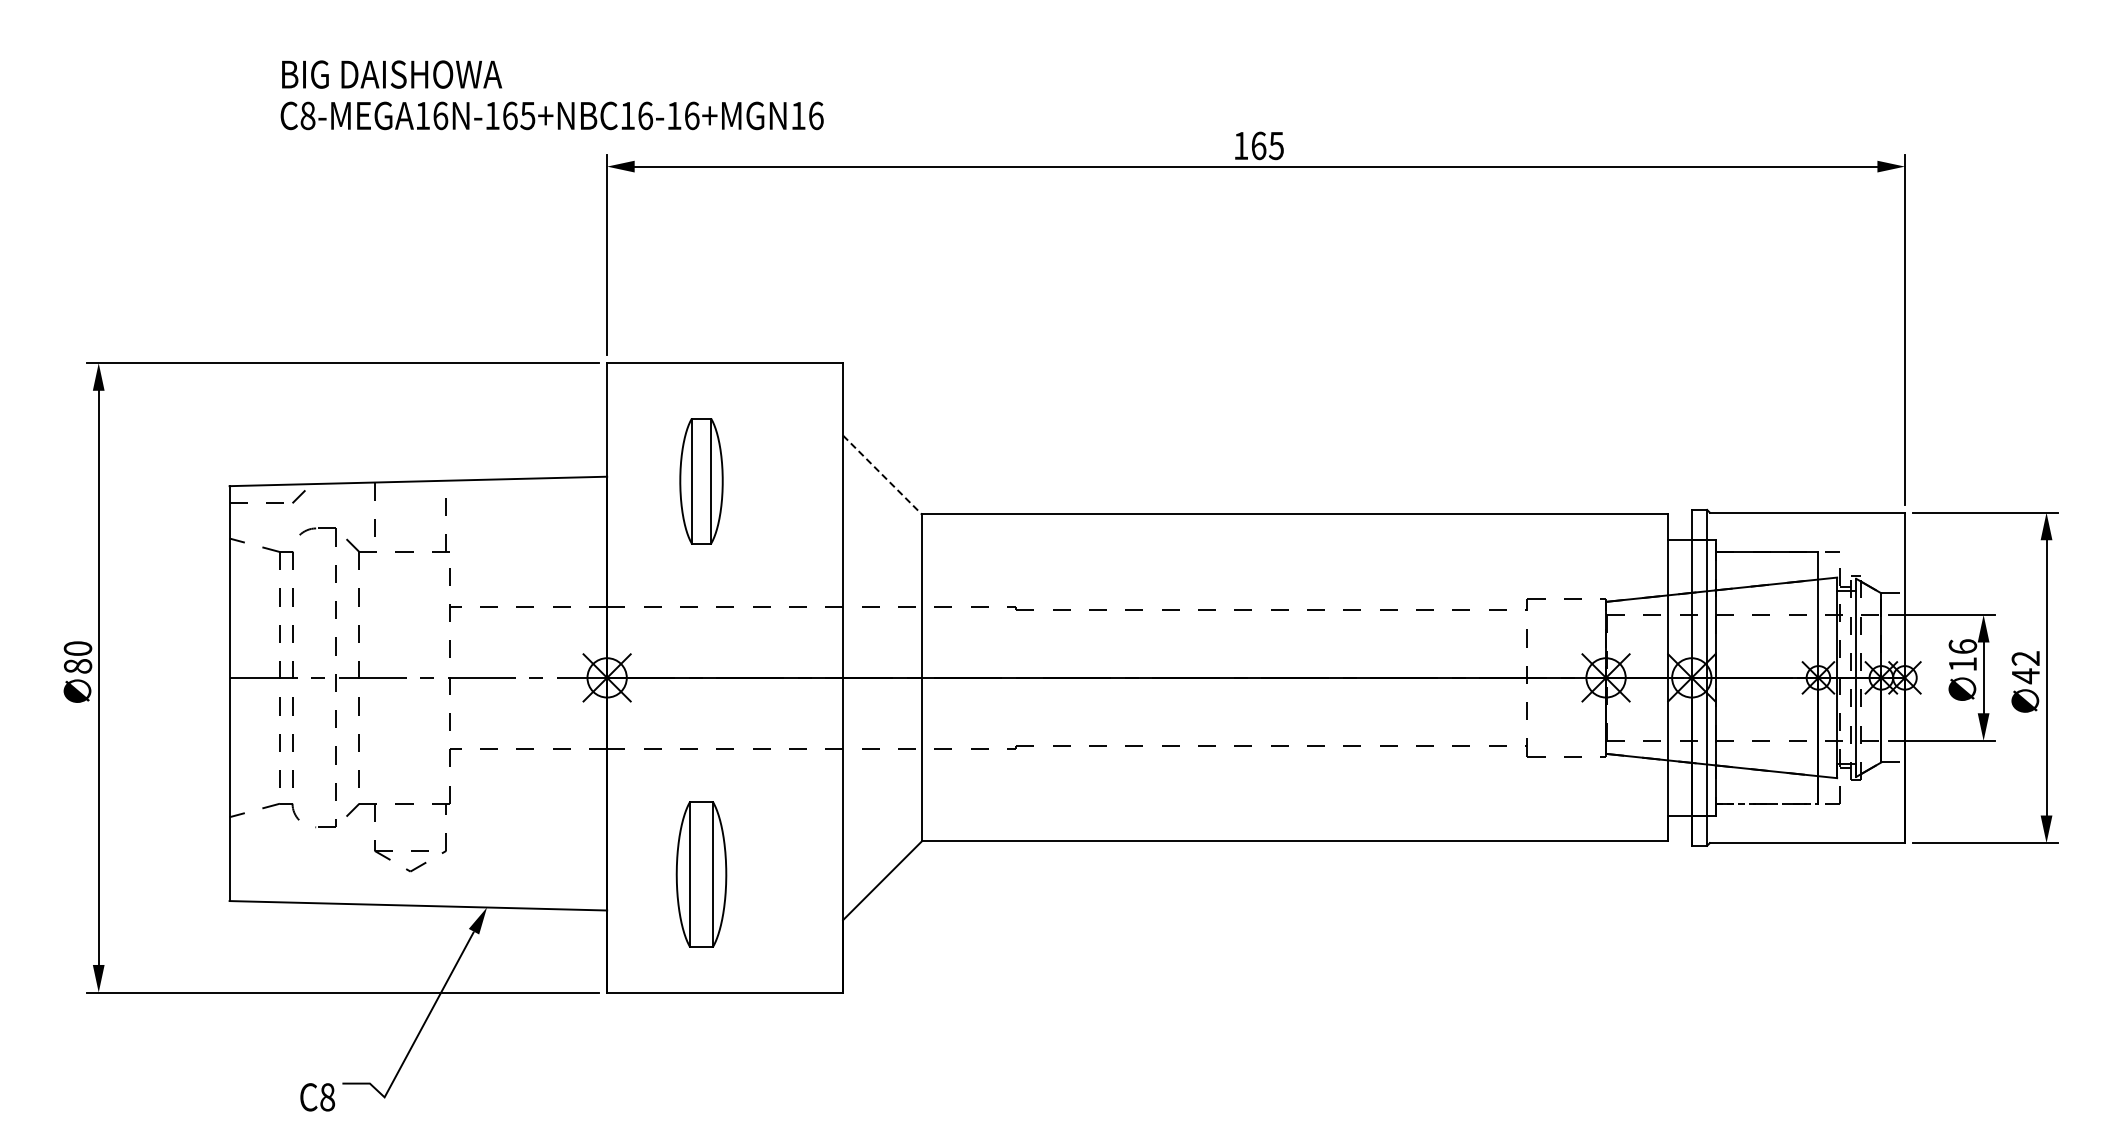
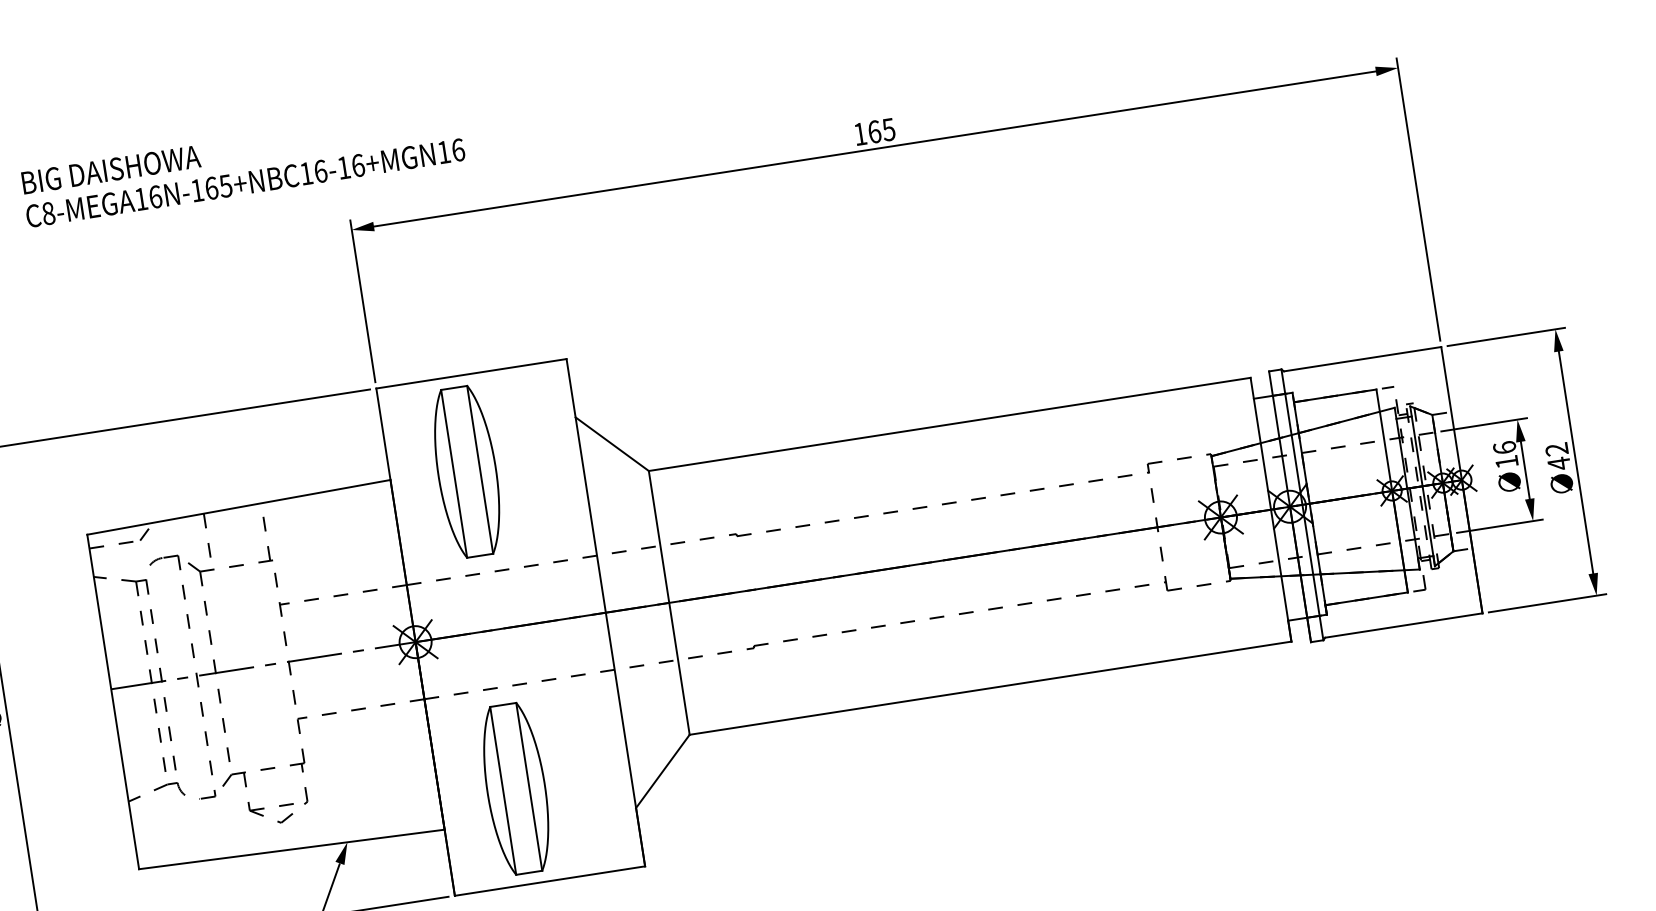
text: (551, 95) -> (242, 166), moved
line: (882, 474) -> (612, 443), dashed -> solid
part: (701, 480) -> (467, 471), size x1.67
line: (1767, 803) -> (1366, 598), dashed -> solid
part: (701, 874) -> (516, 788), size x1.43

